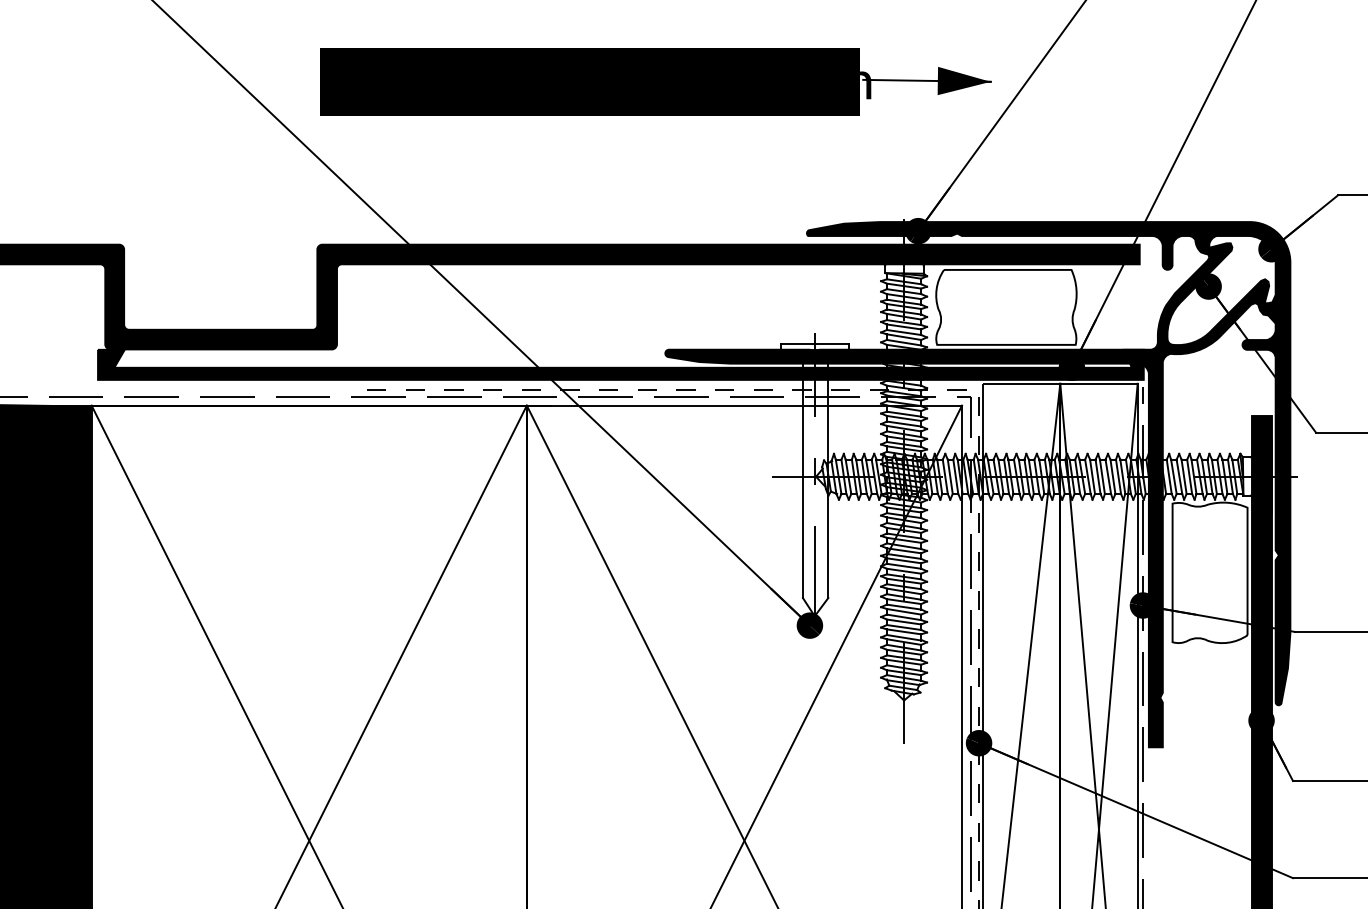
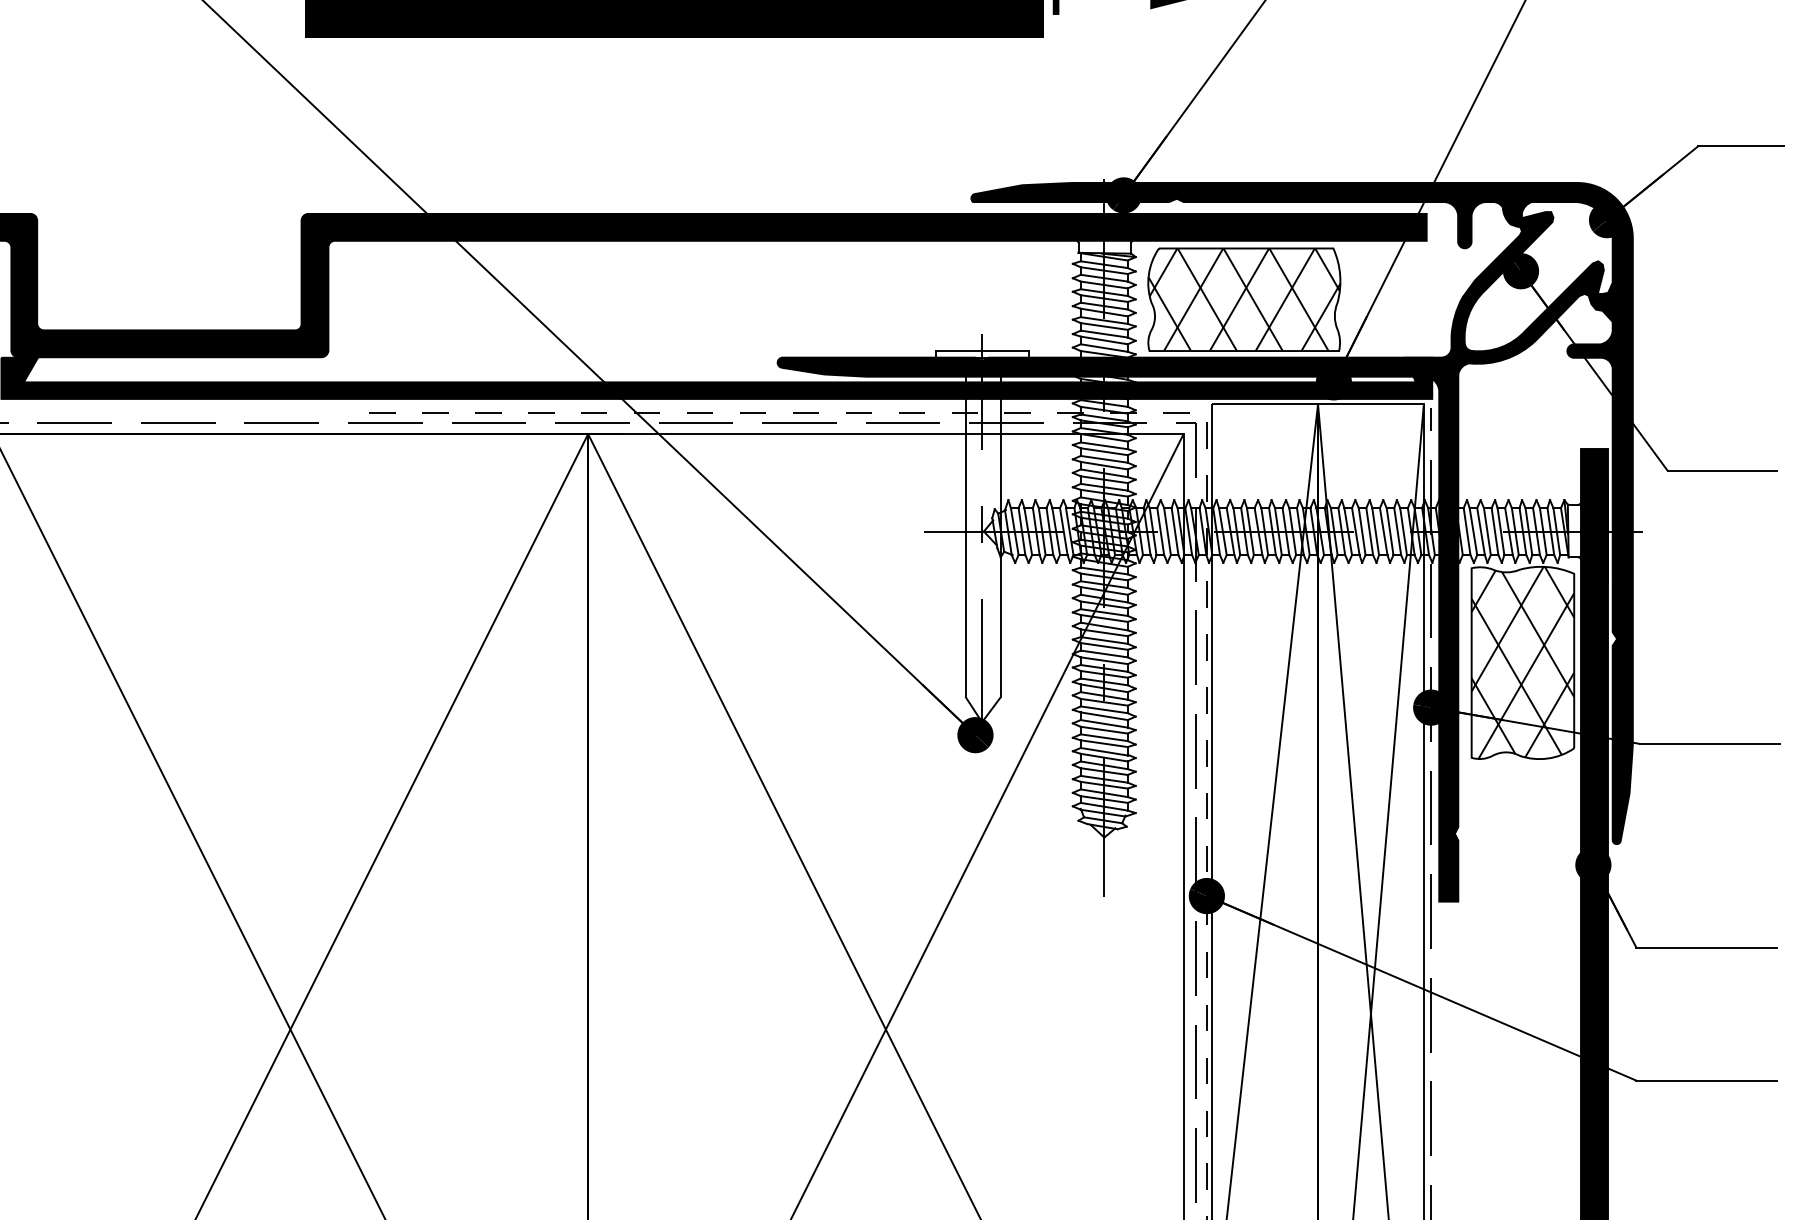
hatch: (1006, 306) -> (1244, 298), added
hatch: (1209, 572) -> (1522, 662), added

